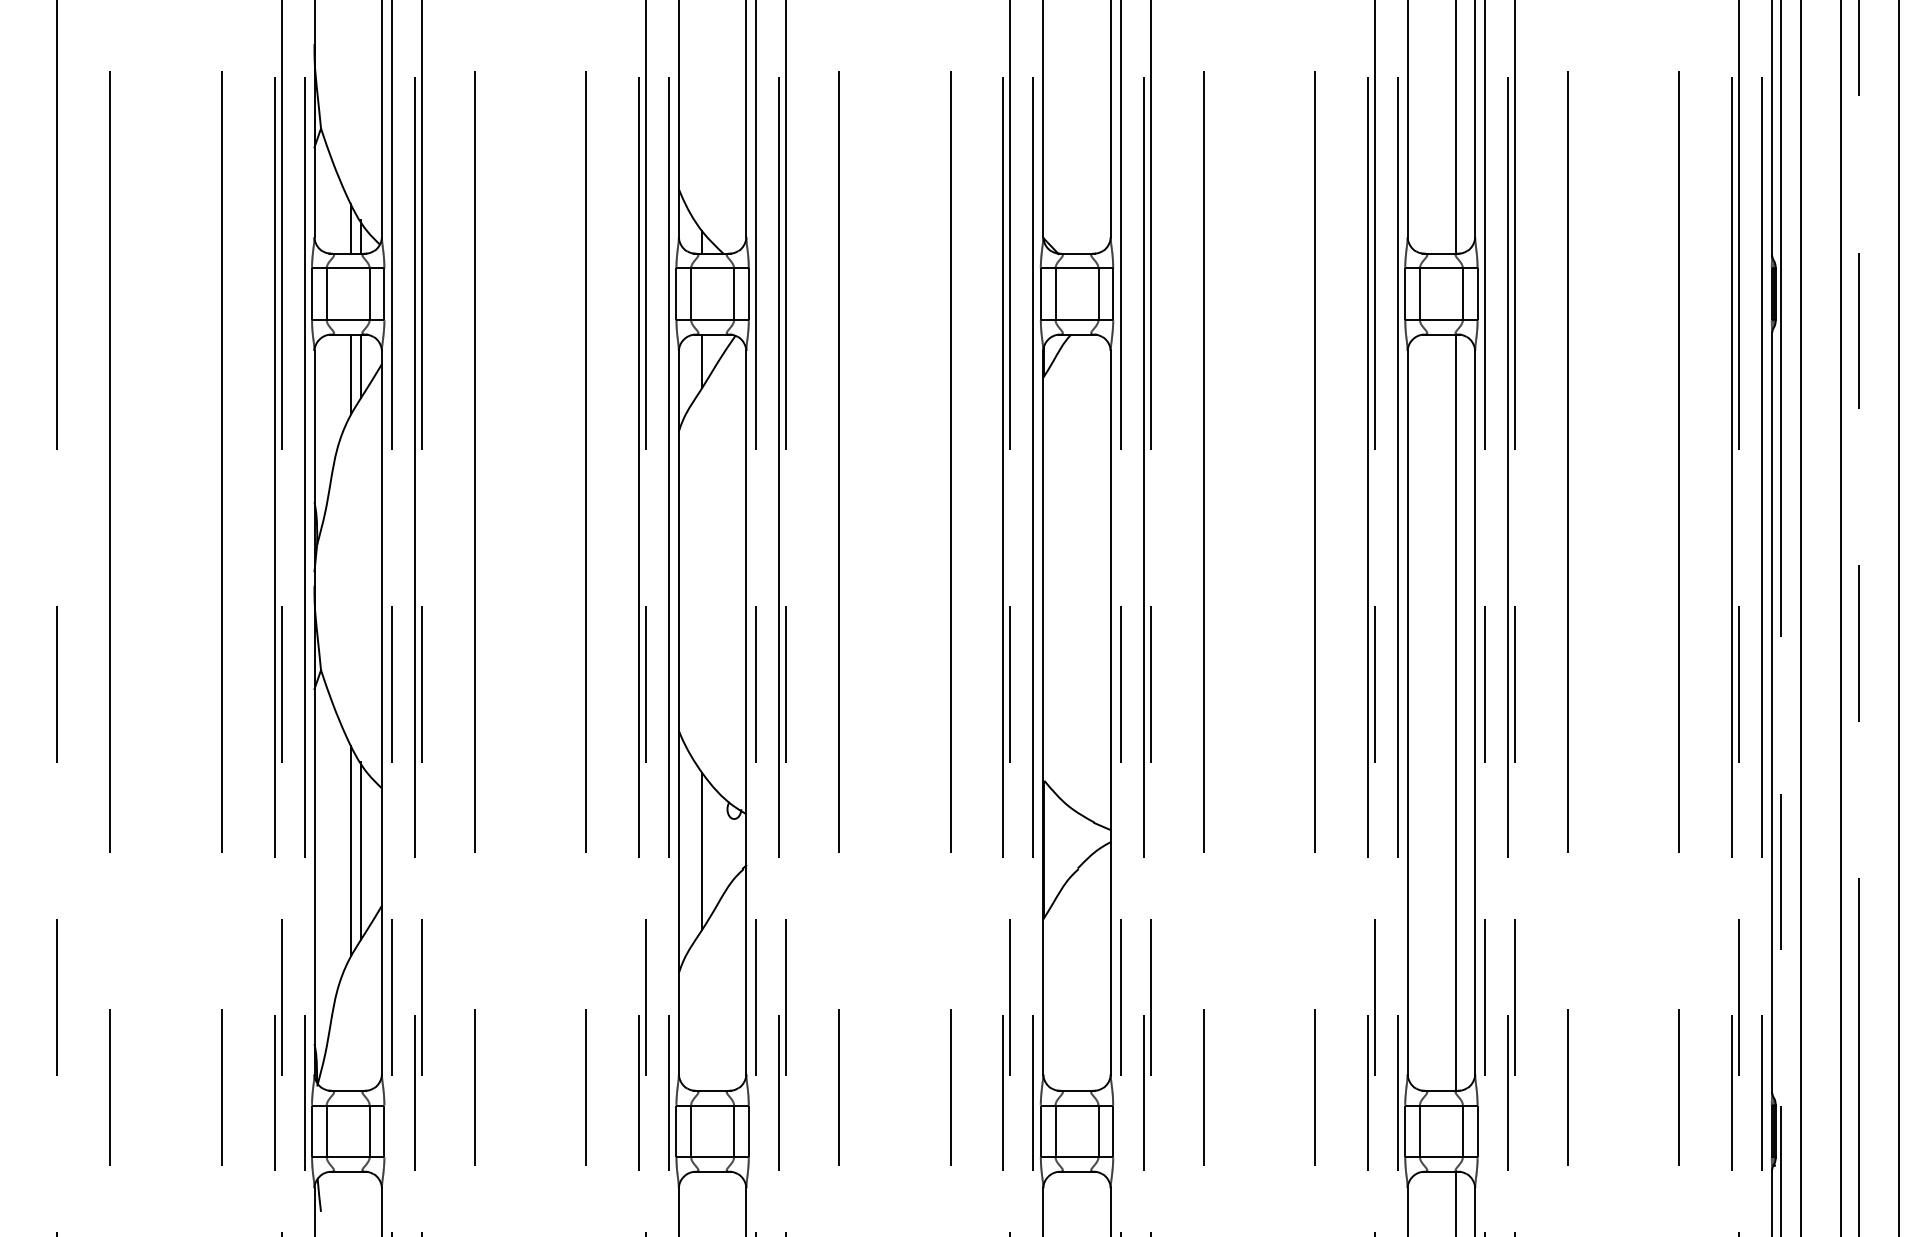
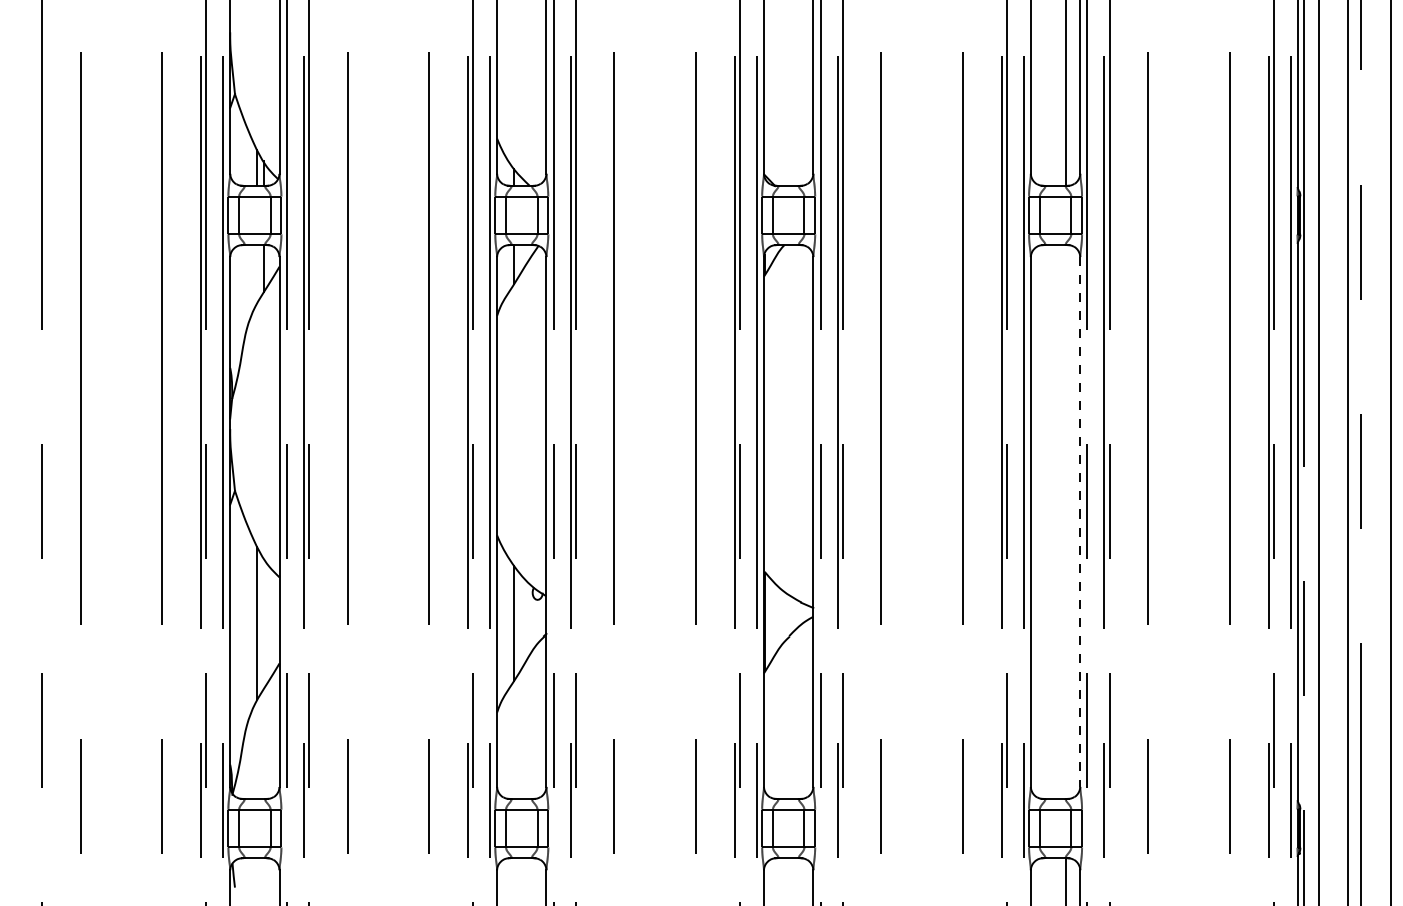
line: (351, 374) -> (257, 274), removed
line: (1456, 712) -> (1066, 521), removed
line: (1475, 712) -> (1080, 521), solid -> dashed
line: (361, 850) -> (264, 622), removed

